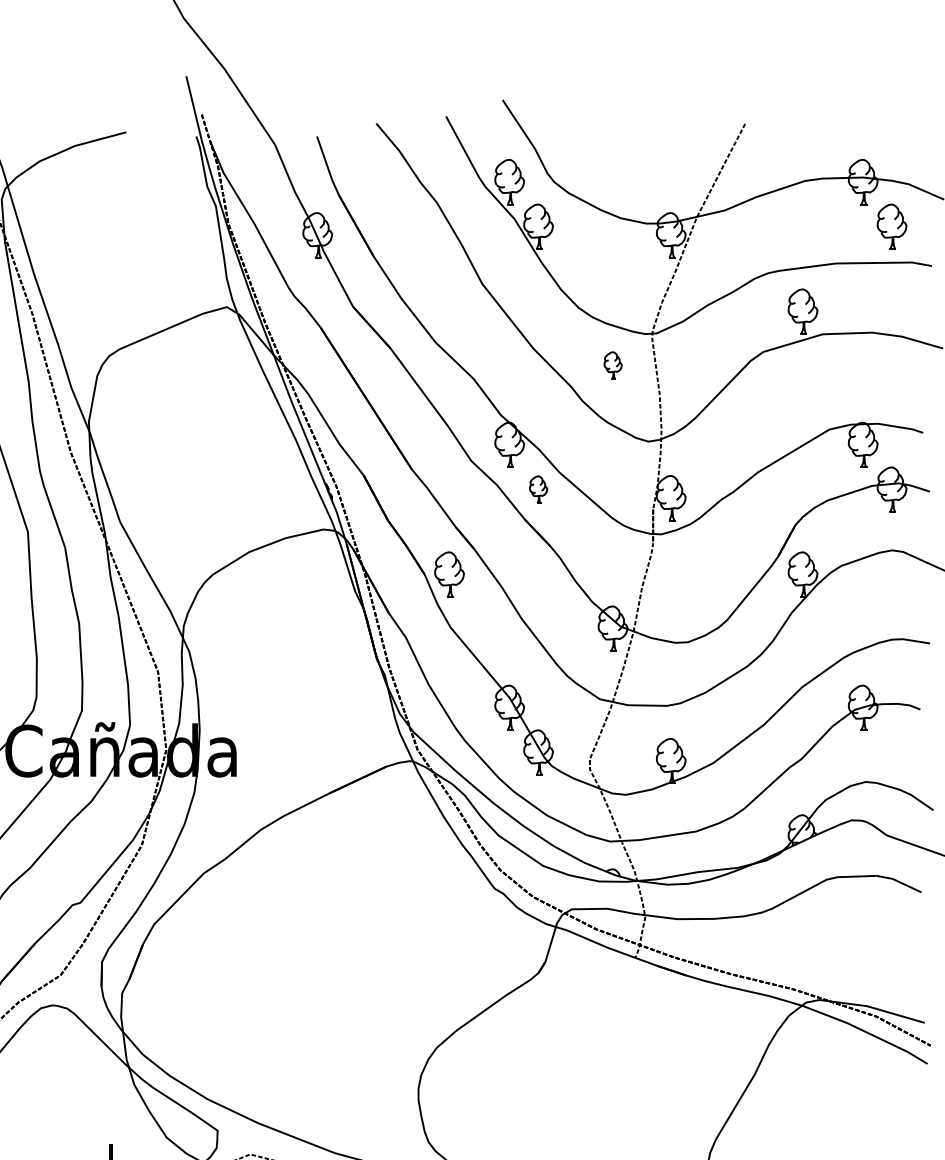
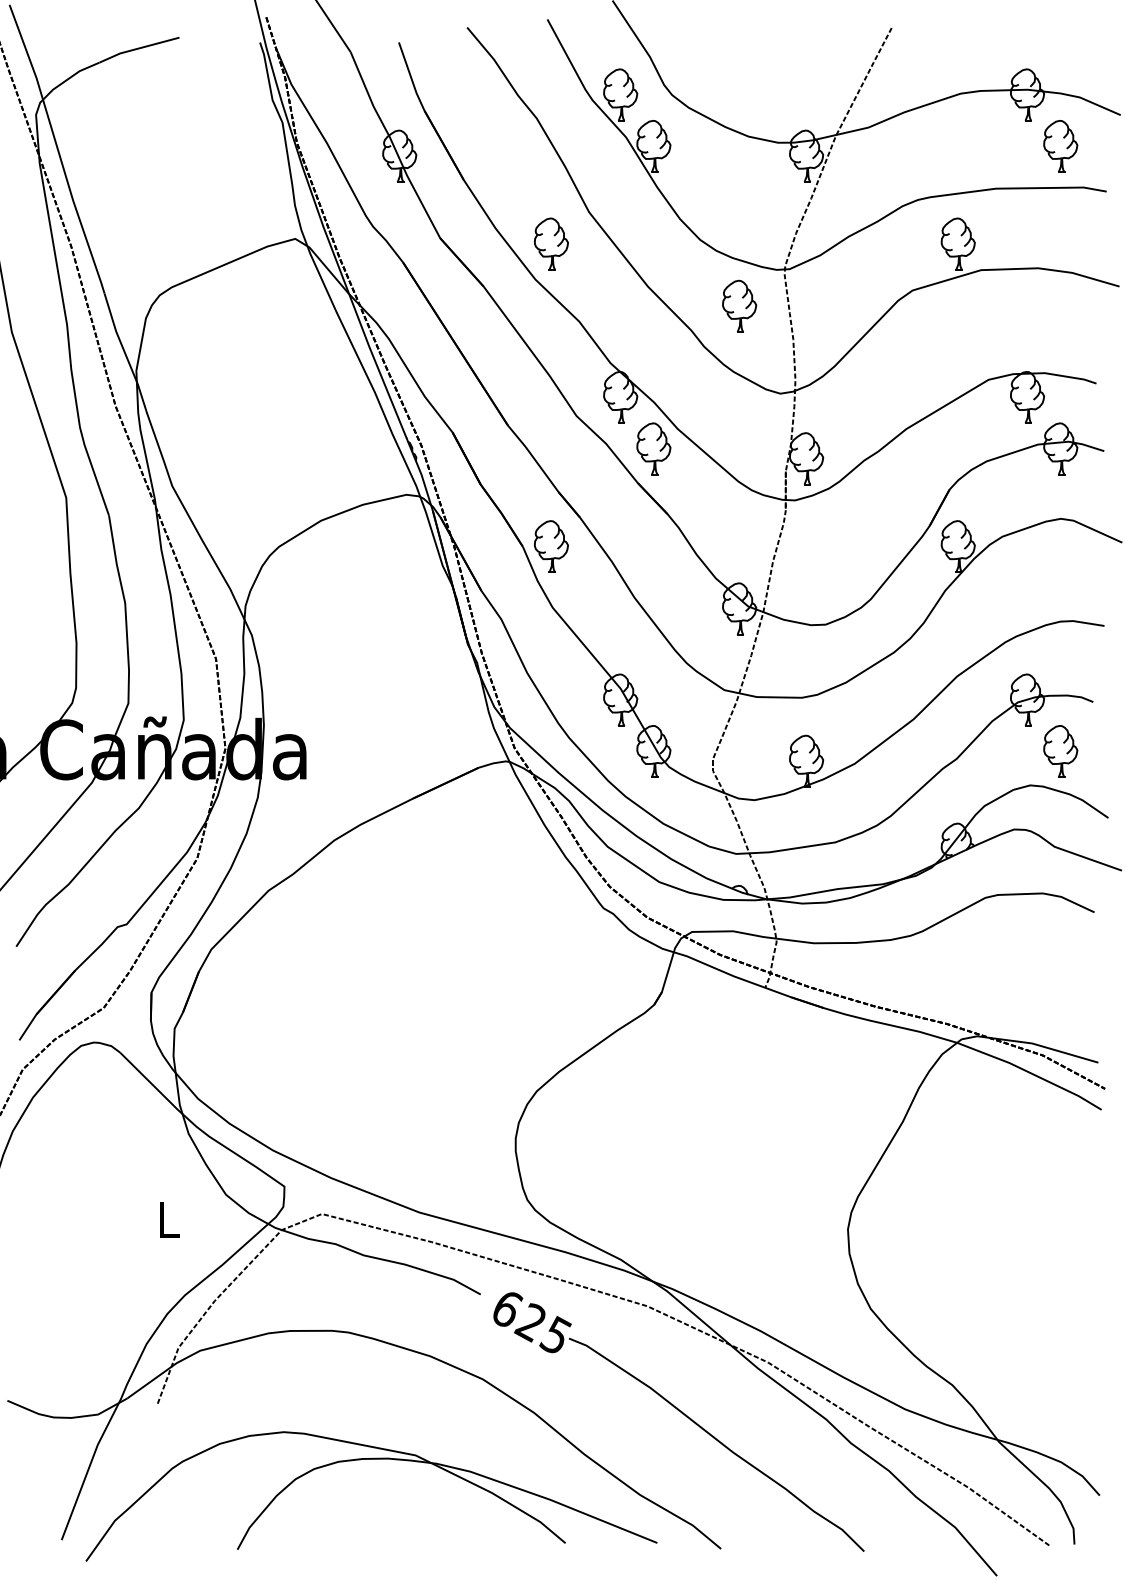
part: (449, 311) -> (551, 243), added
part: (612, 365) -> (739, 305), size x1.67
part: (538, 489) -> (653, 448), size x1.67
part: (891, 752) -> (1060, 751), added

